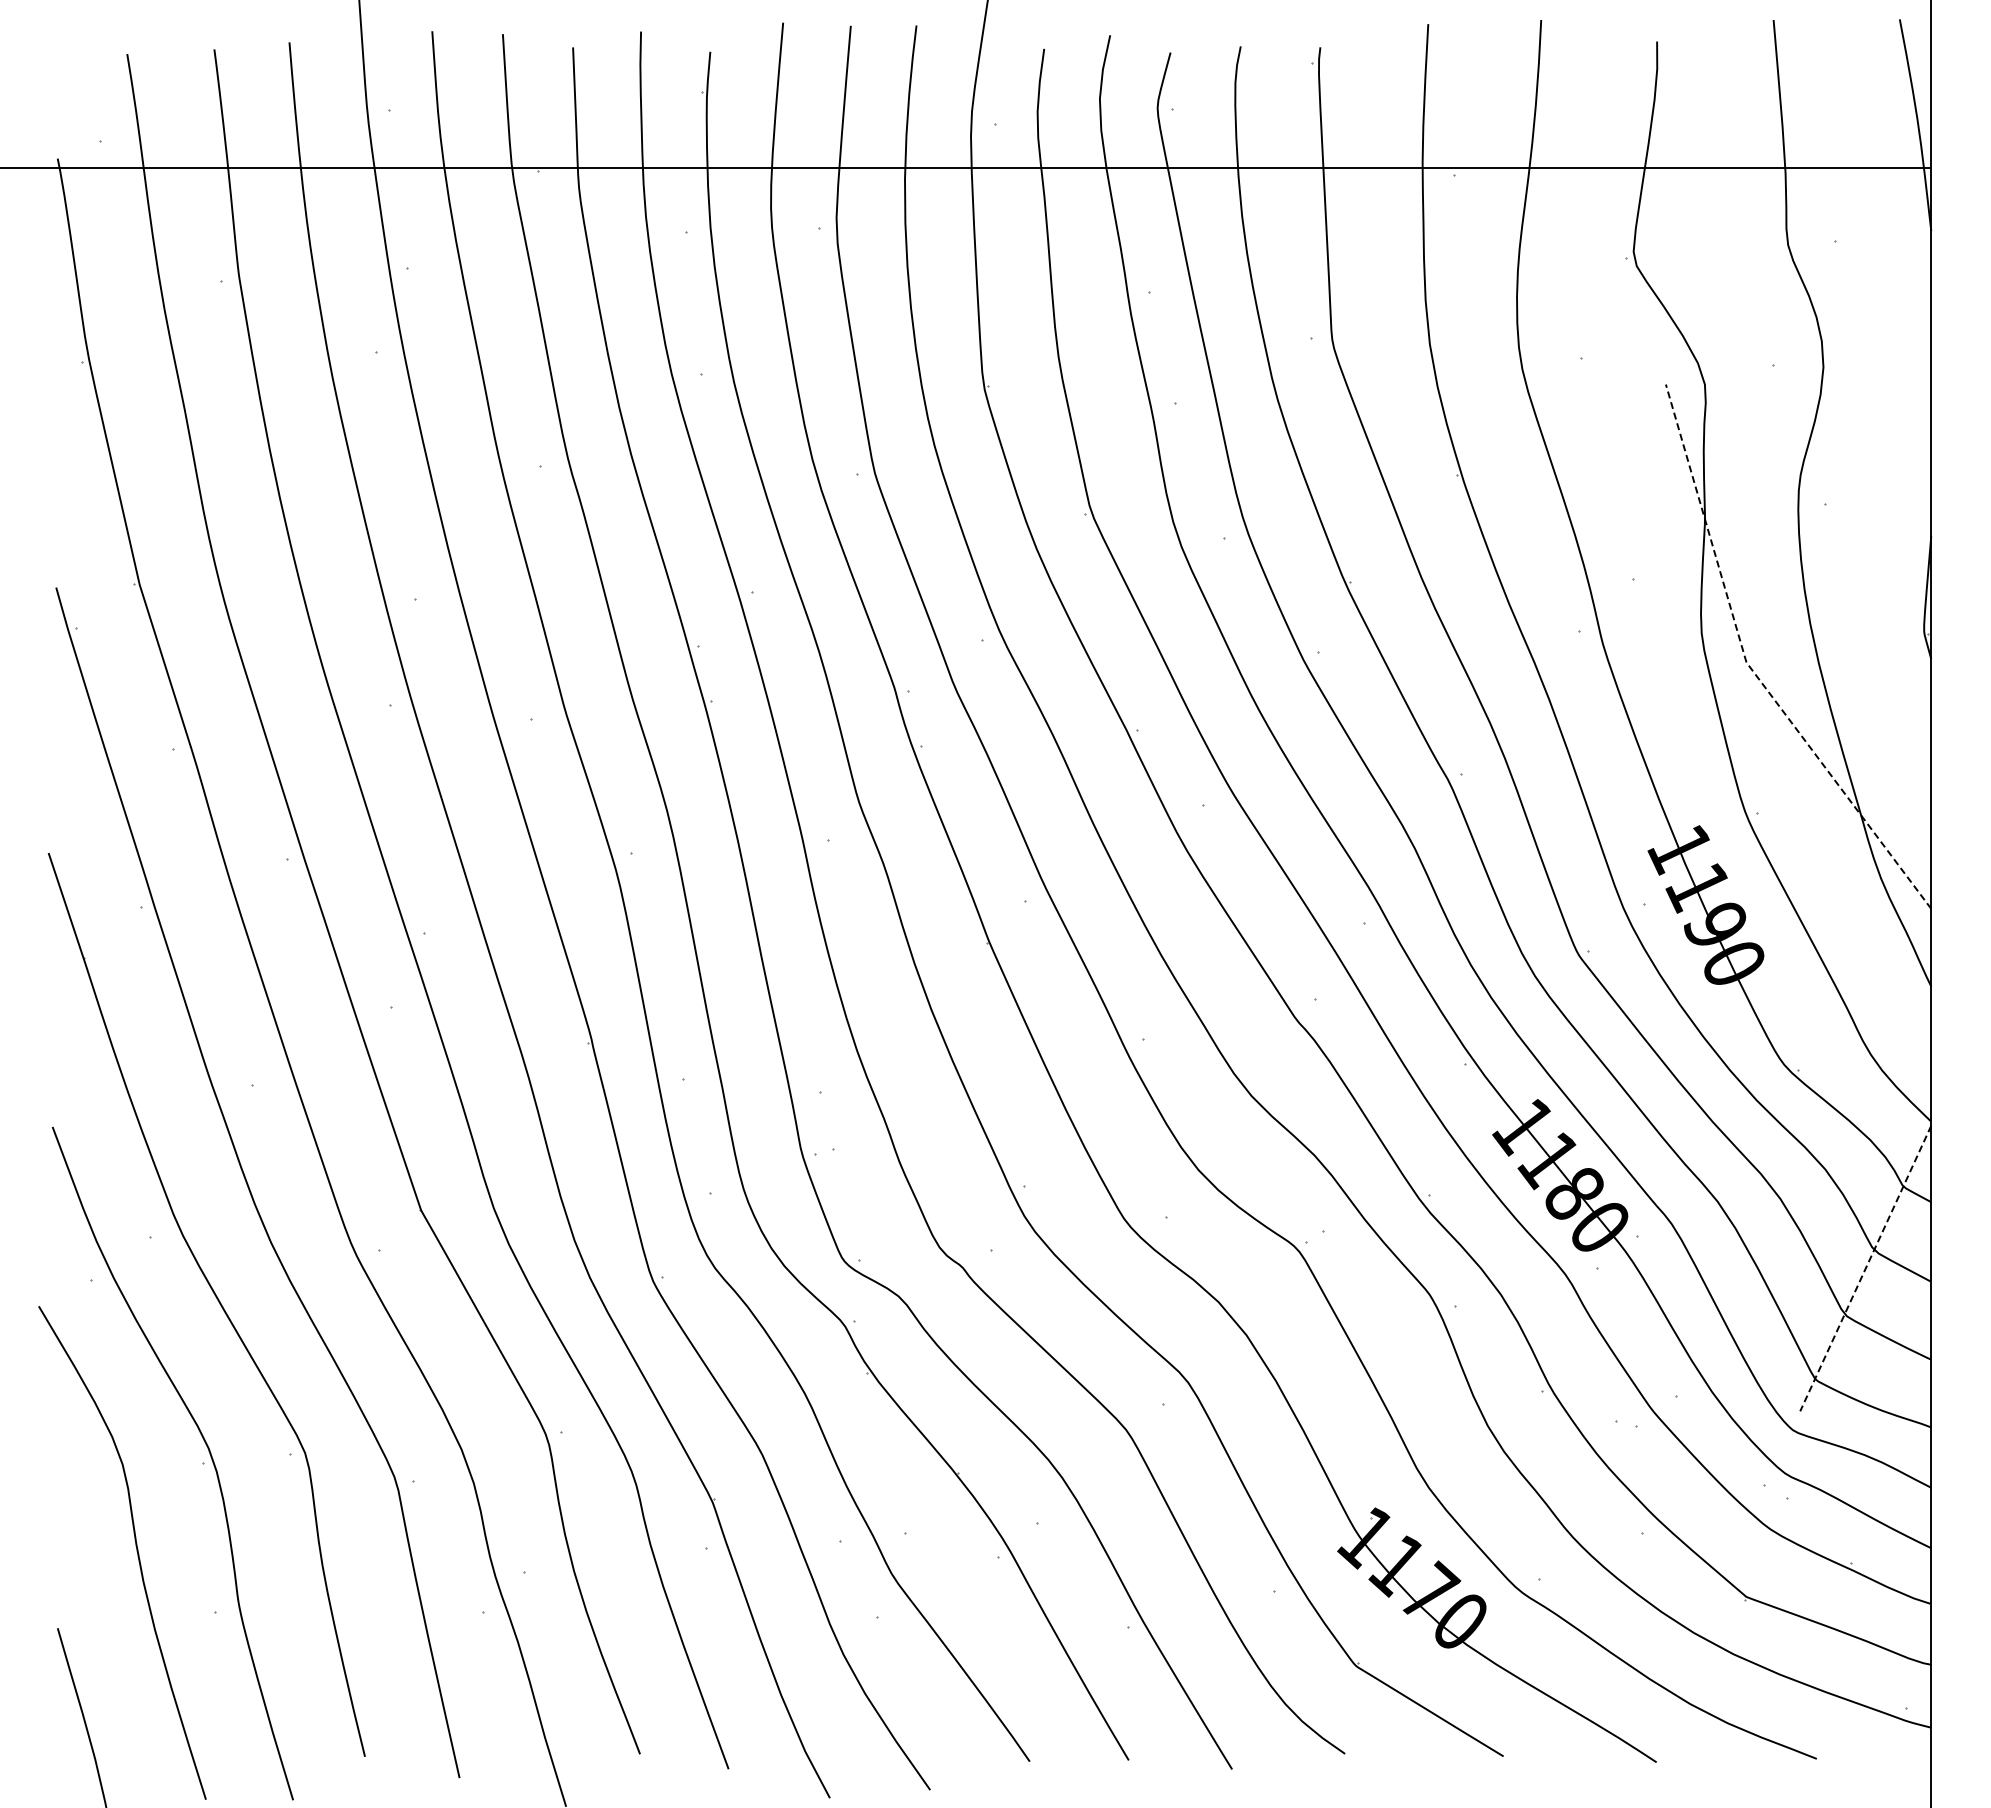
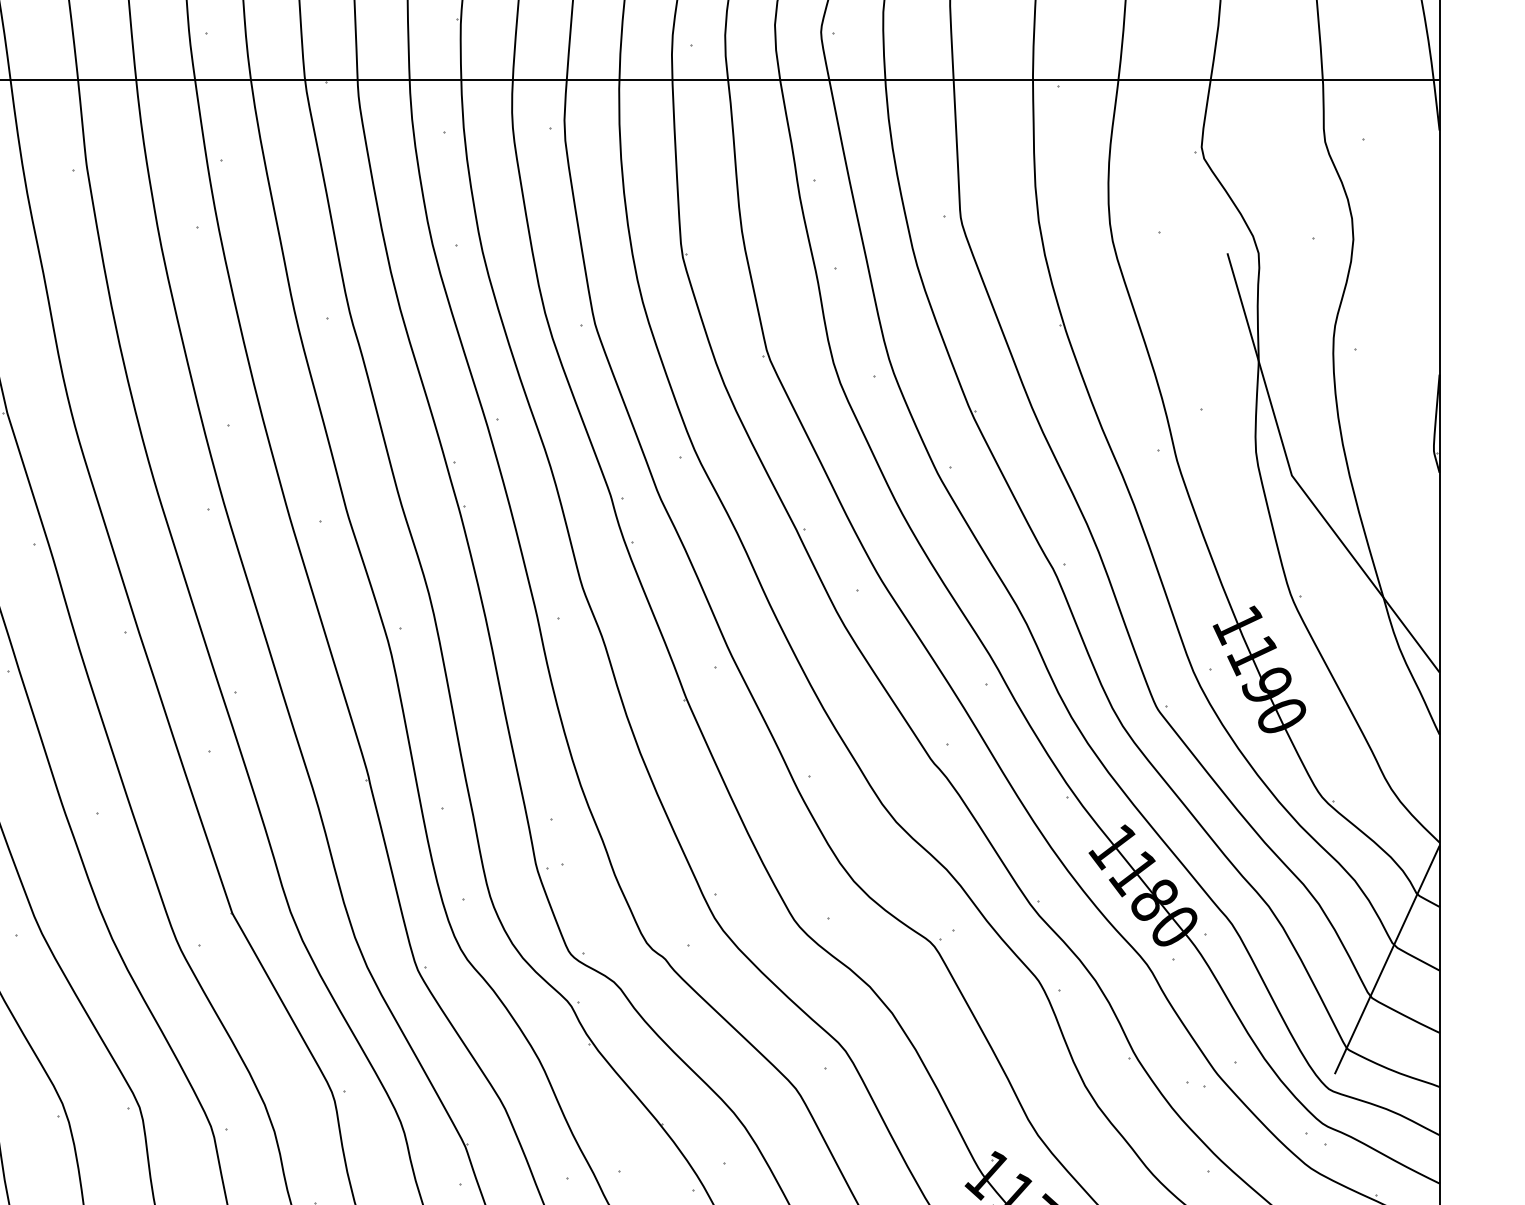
line: (1751, 669) -> (1295, 481), dashed -> solid
line: (1865, 1269) -> (1387, 960), dashed -> solid

